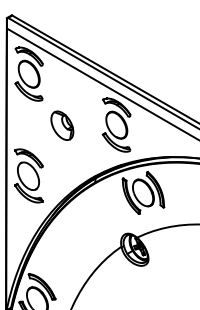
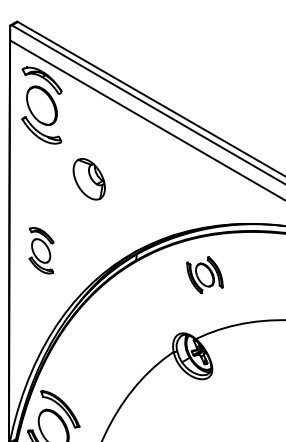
part: (116, 125) -> (166, 178), removed
part: (28, 175) -> (41, 250), size x0.6
part: (143, 192) -> (204, 274), size x0.6

